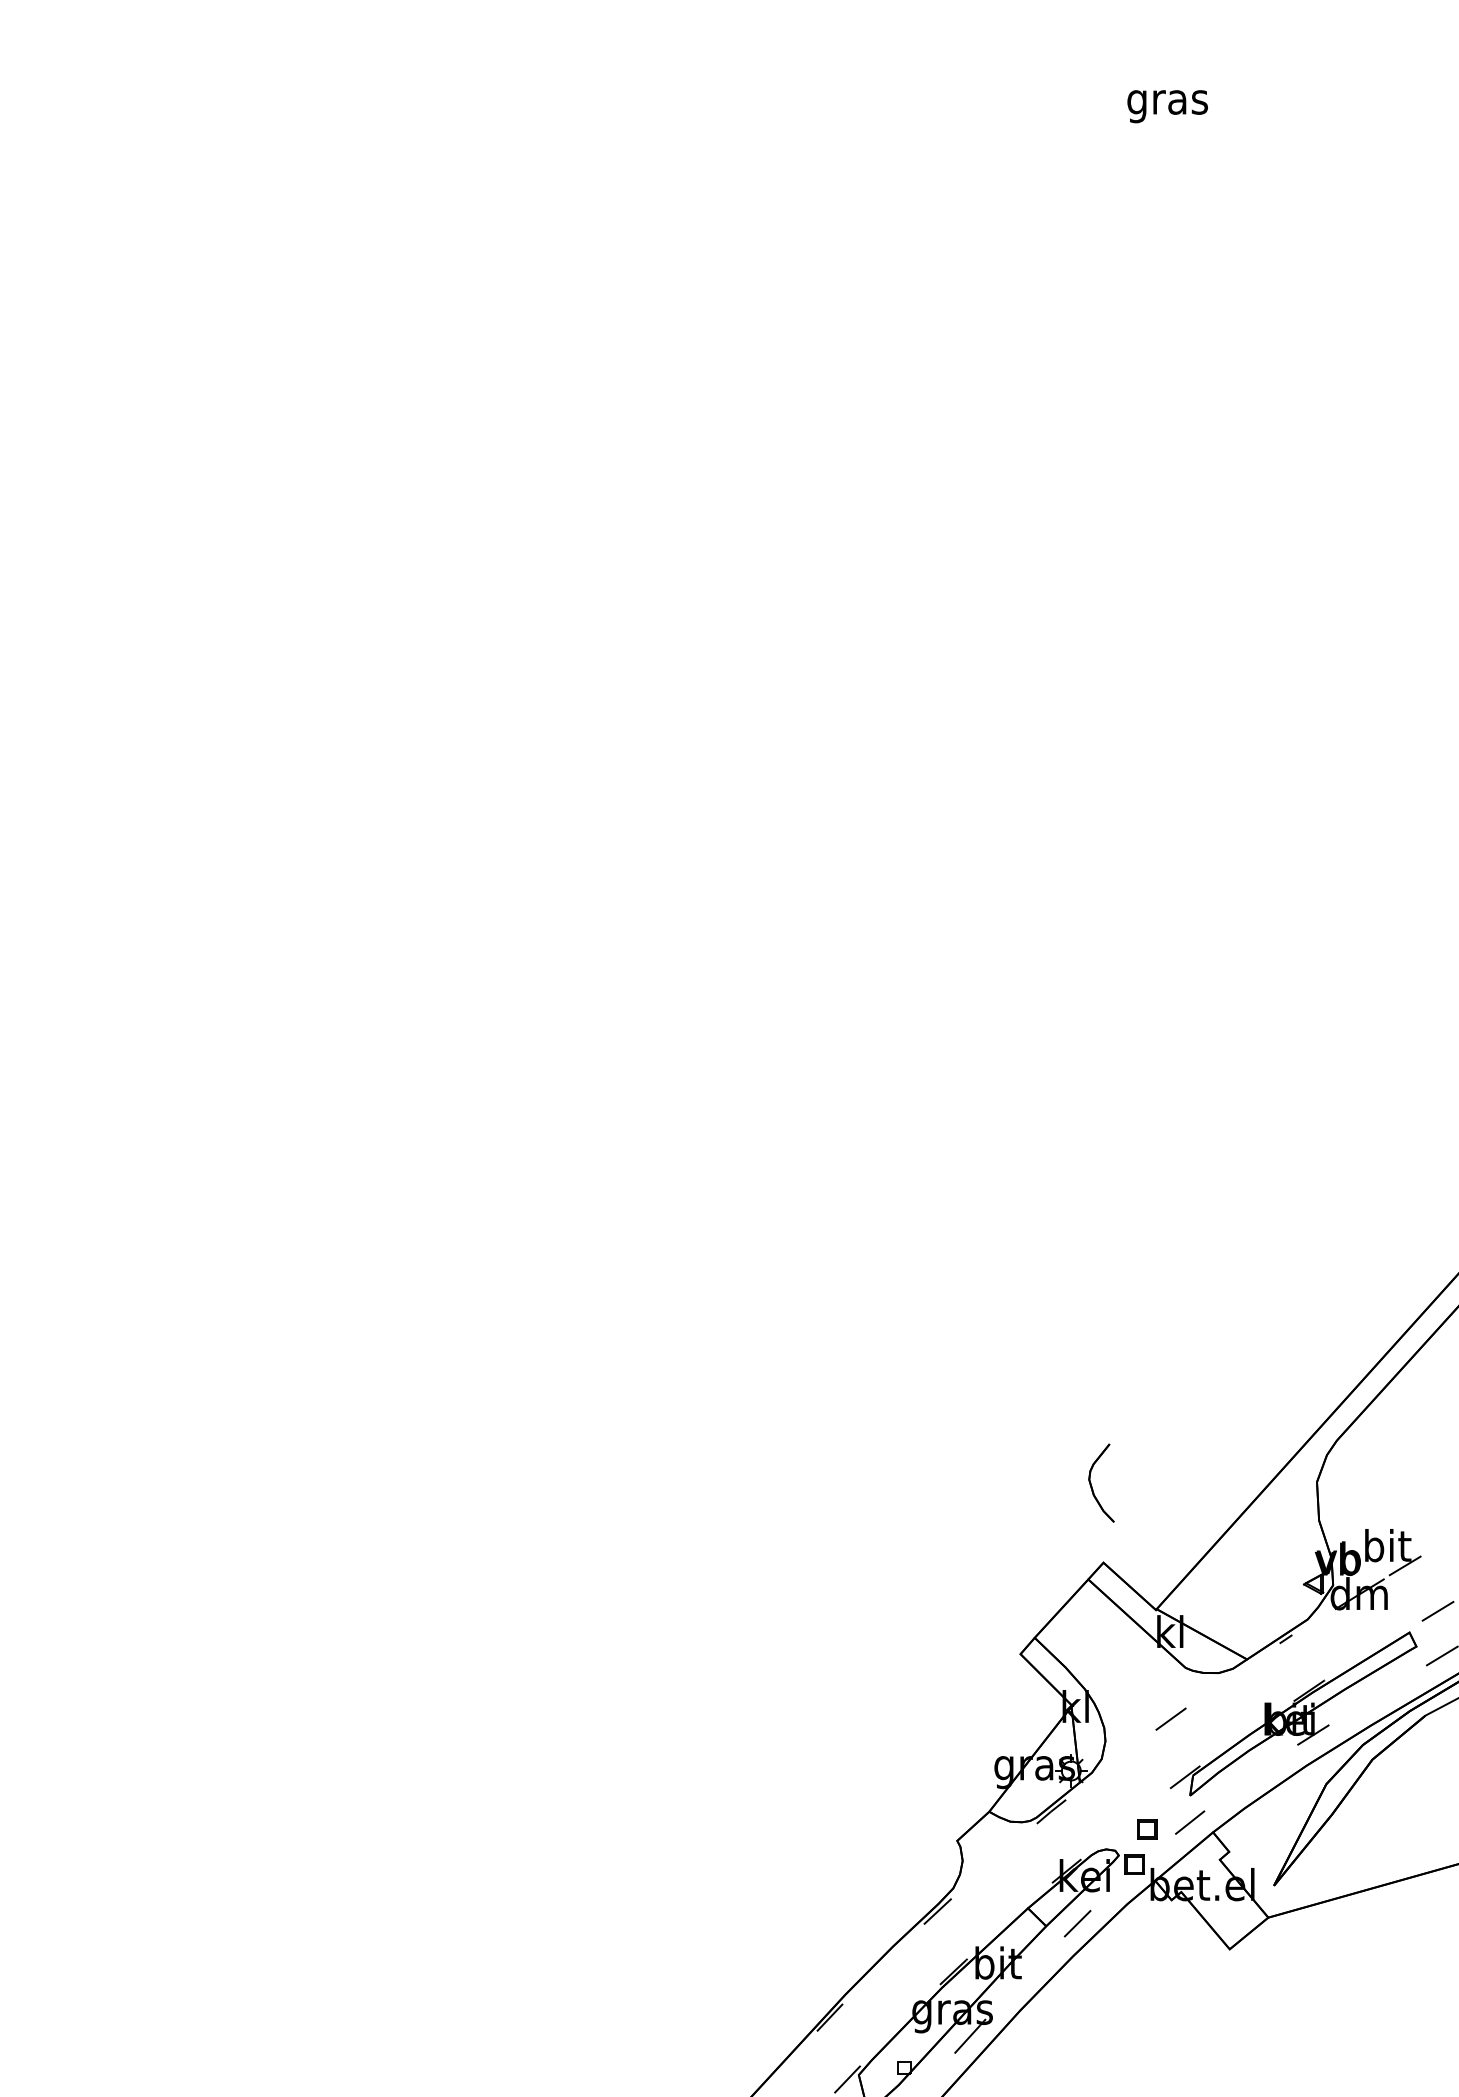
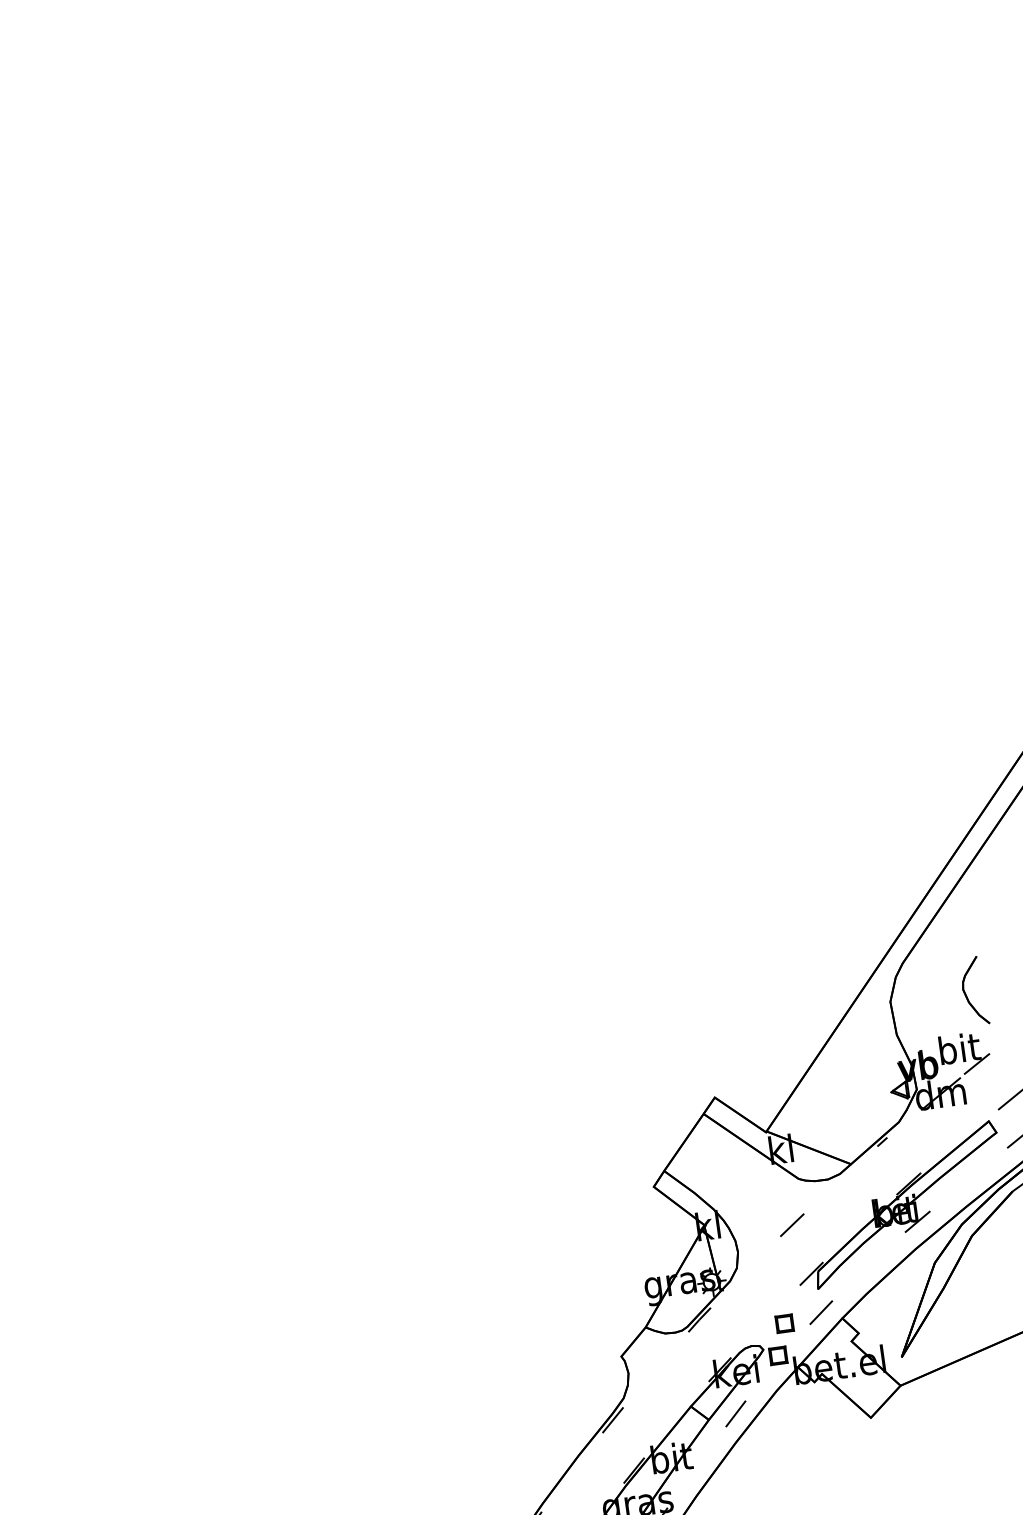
part: (1092, 1486) -> (966, 995), moved

